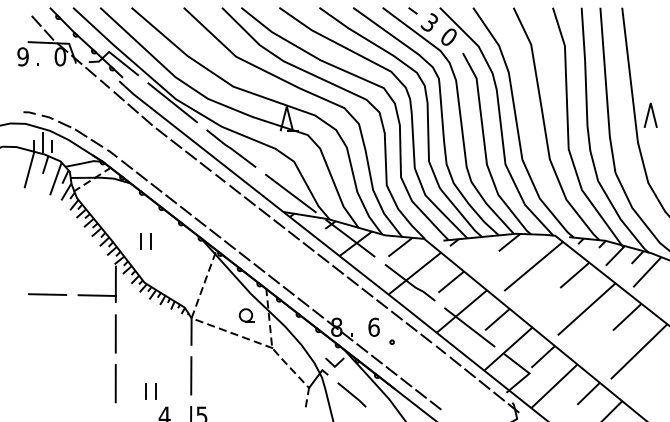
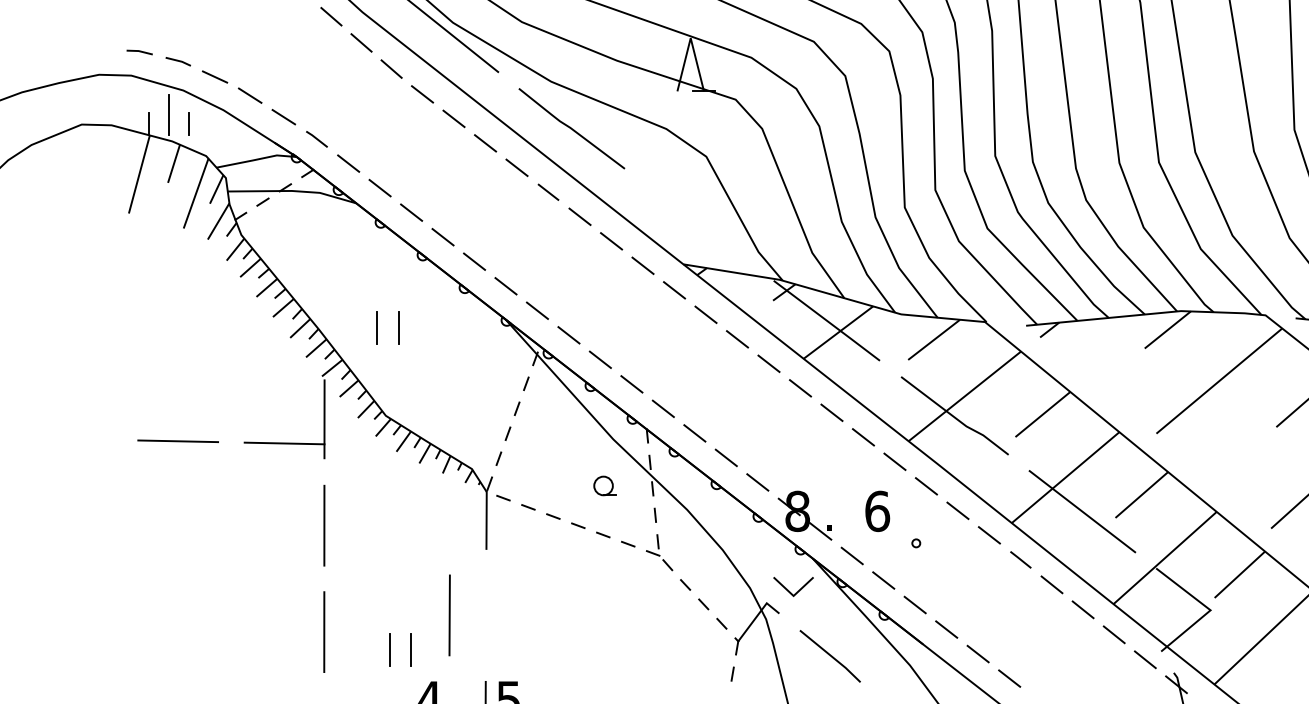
line: (290, 193) -> (698, 224), removed
part: (246, 315) -> (604, 486), size x0.7
line: (191, 375) -> (450, 614), moved

